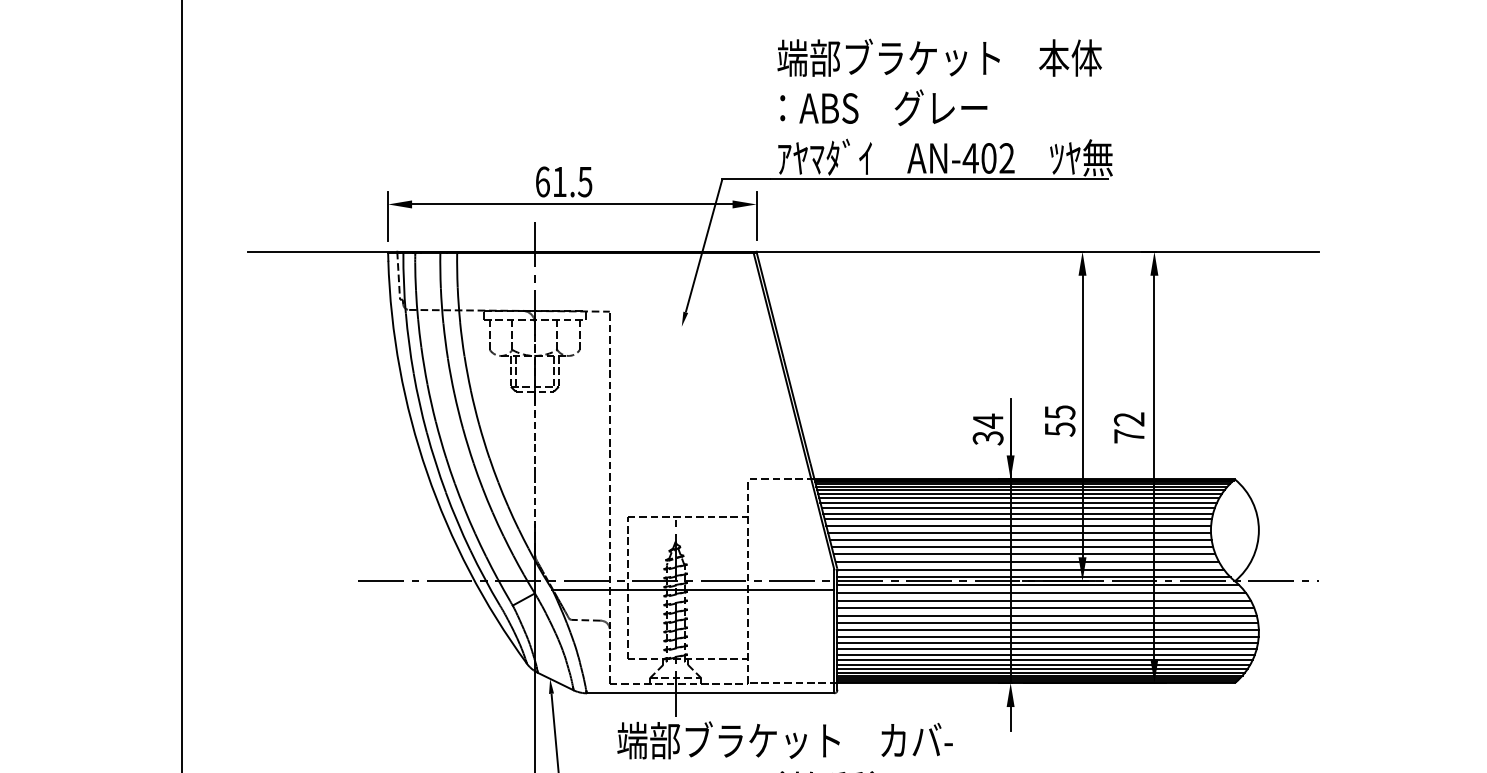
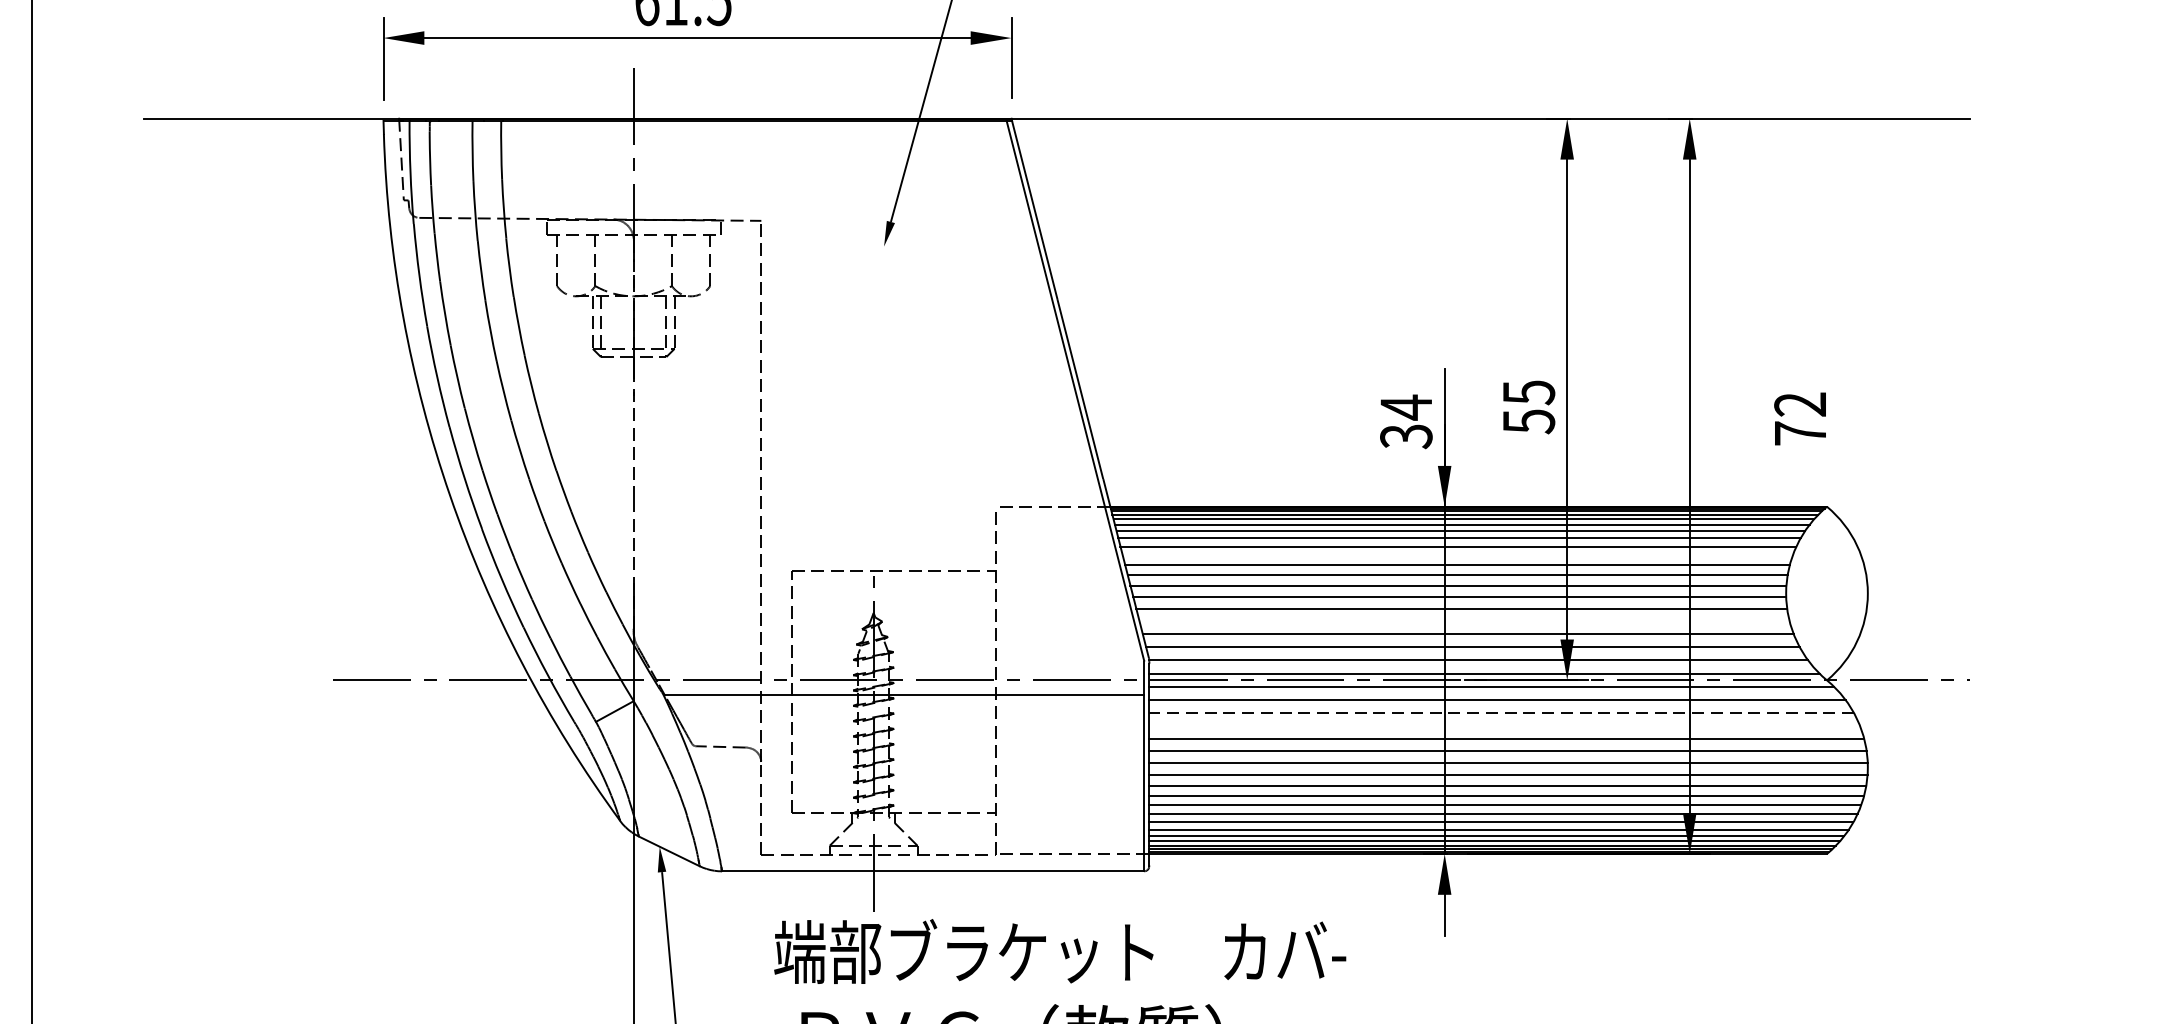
text: (1129, 427) -> (1800, 418), moved
line: (1017, 507) -> (1456, 554), removed
line: (1022, 546) -> (1464, 621), removed
line: (1044, 600) -> (1502, 713), solid -> dashed
line: (1045, 608) -> (1504, 726), removed

